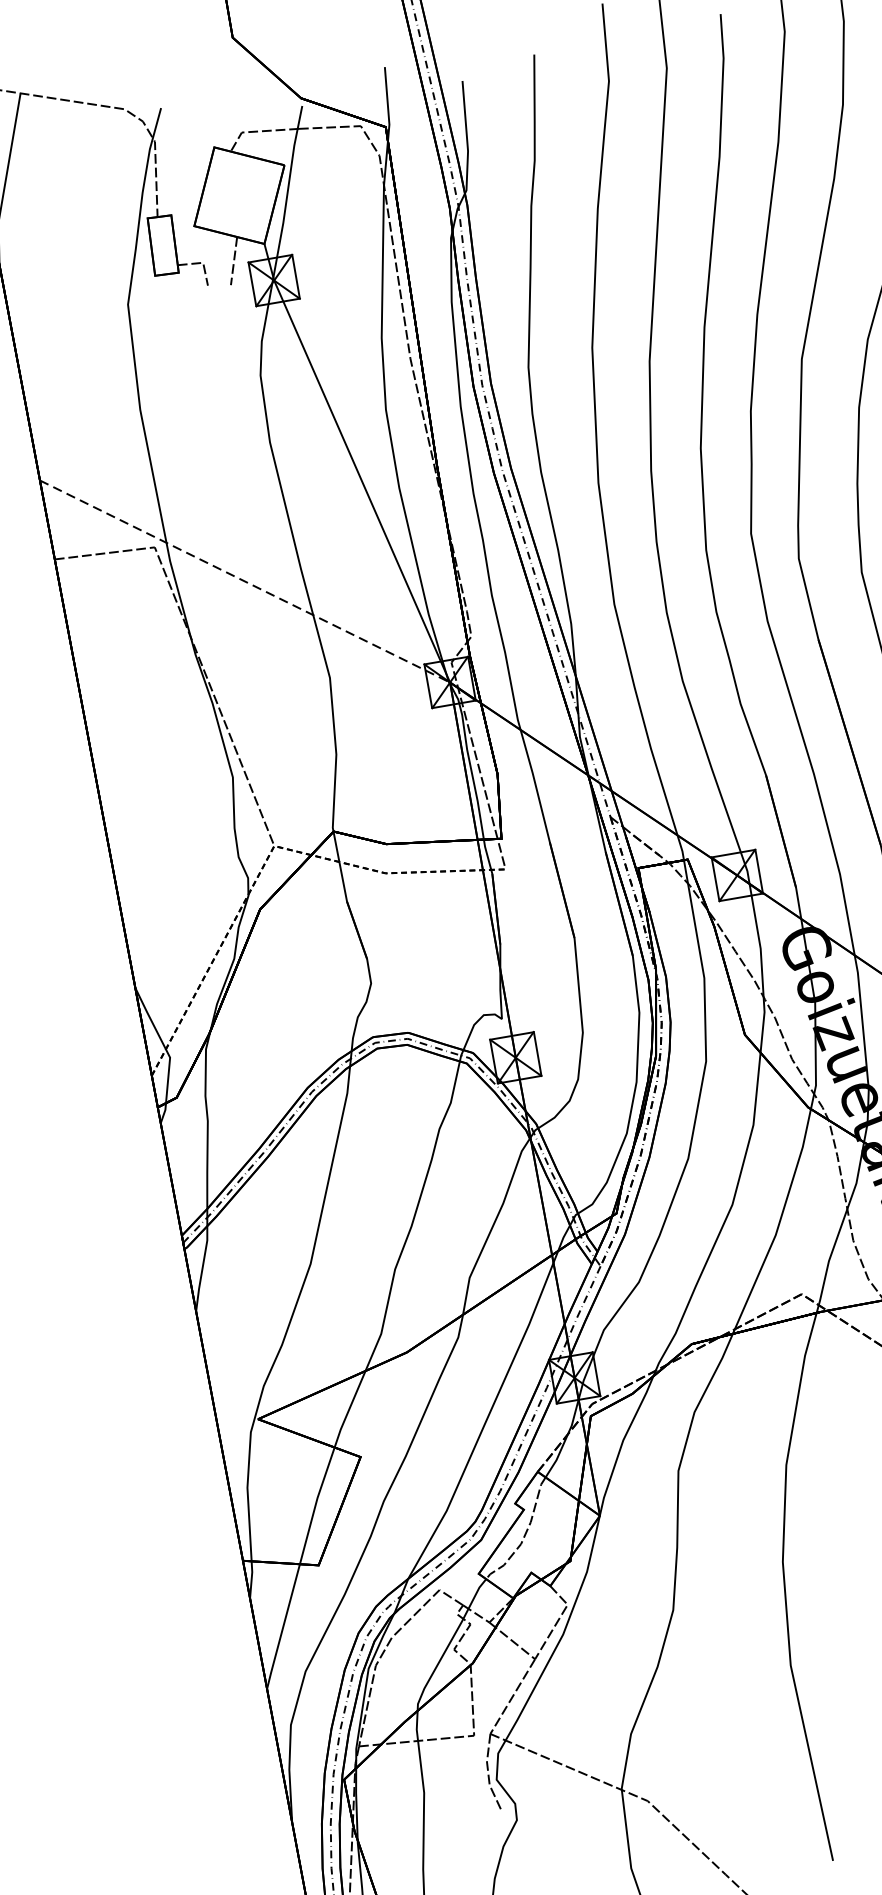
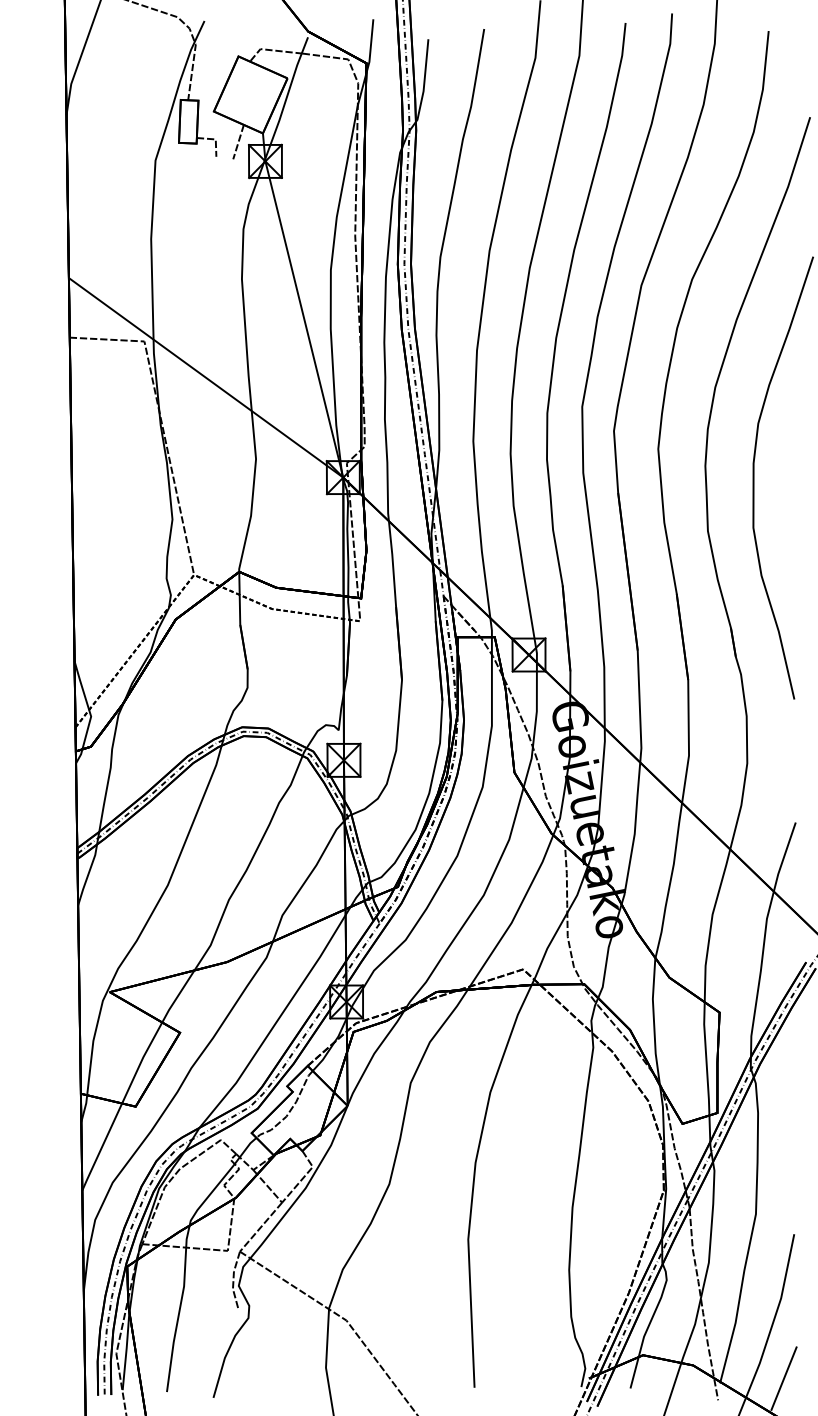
line: (245, 580) -> (206, 377), dashed -> solid

